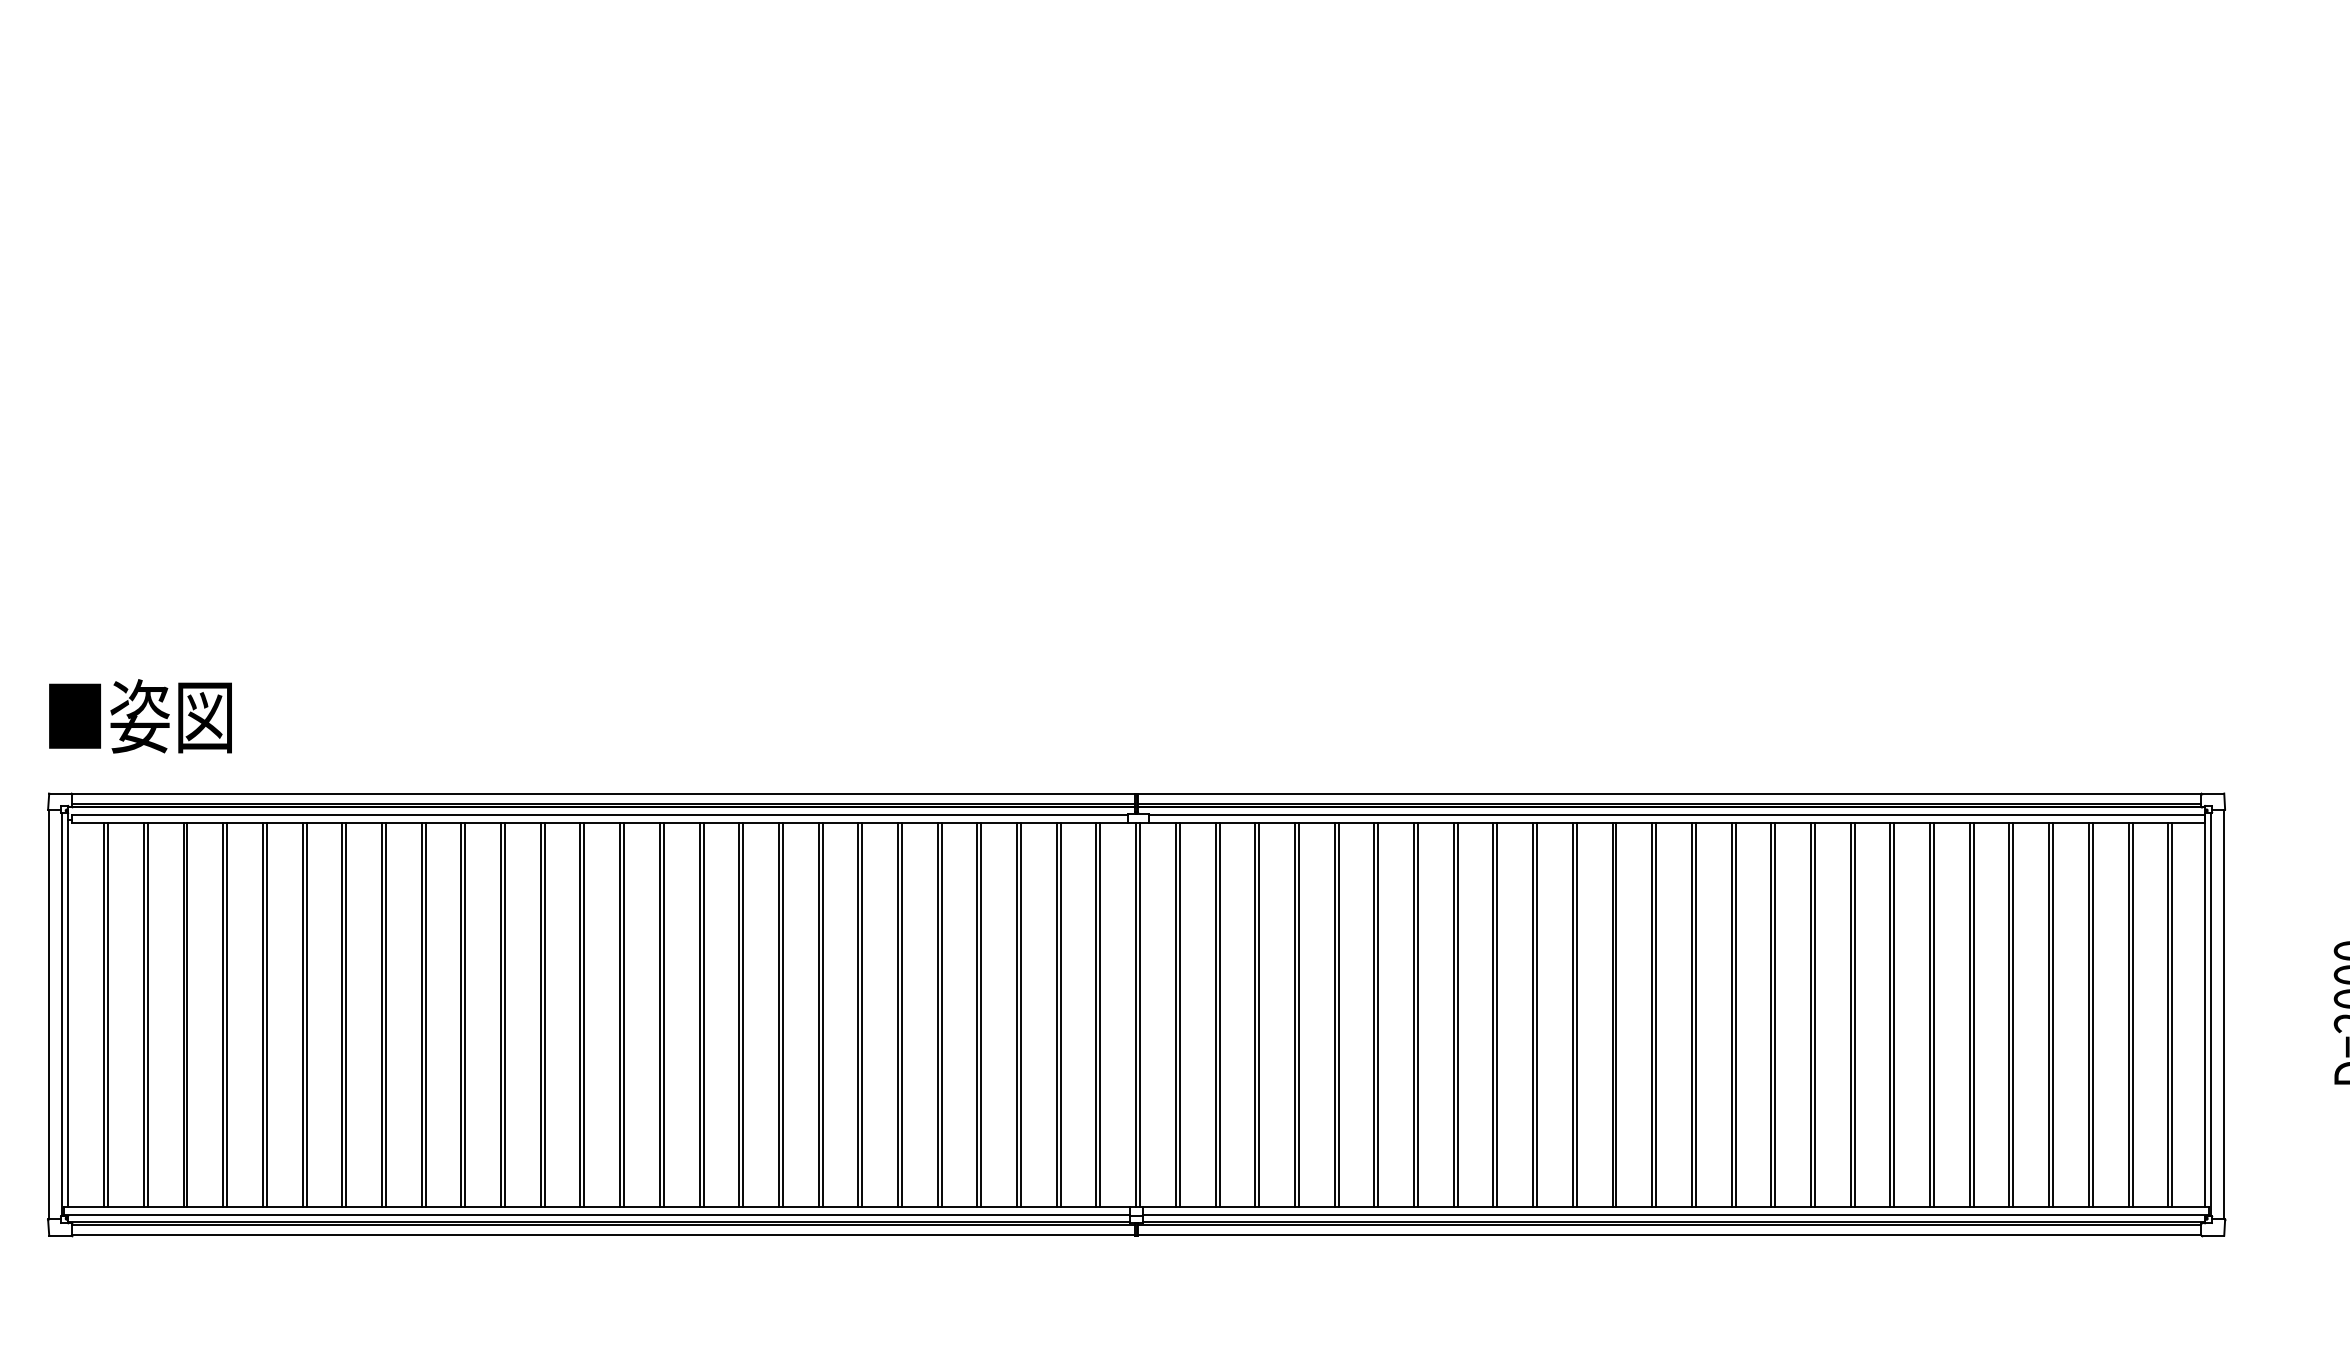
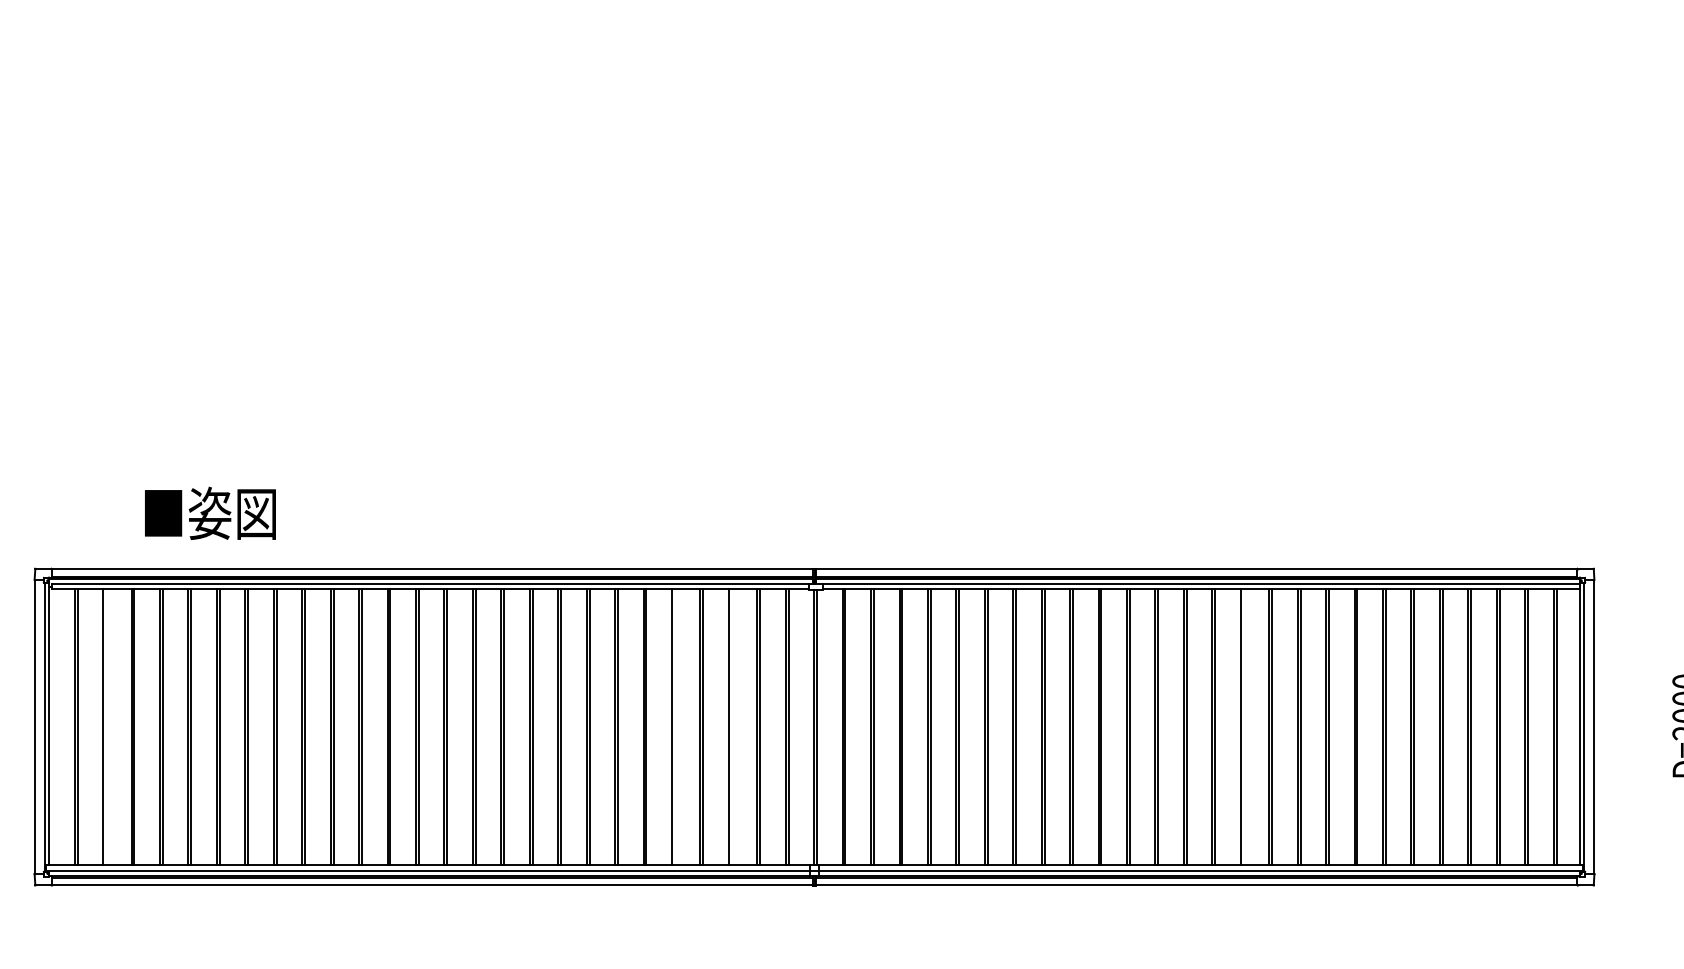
text: (140, 716) -> (210, 513), moved
line: (147, 1014) -> (105, 727), removed
line: (941, 1014) -> (674, 727), removed
line: (1021, 1014) -> (732, 727), removed
line: (1735, 1014) -> (1243, 727), removed

